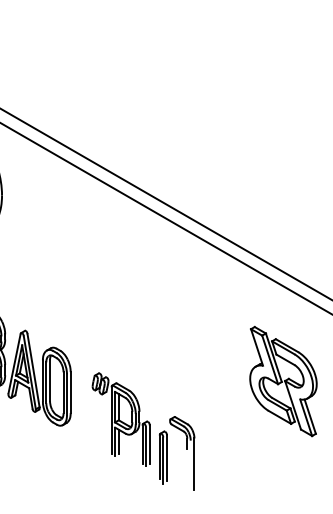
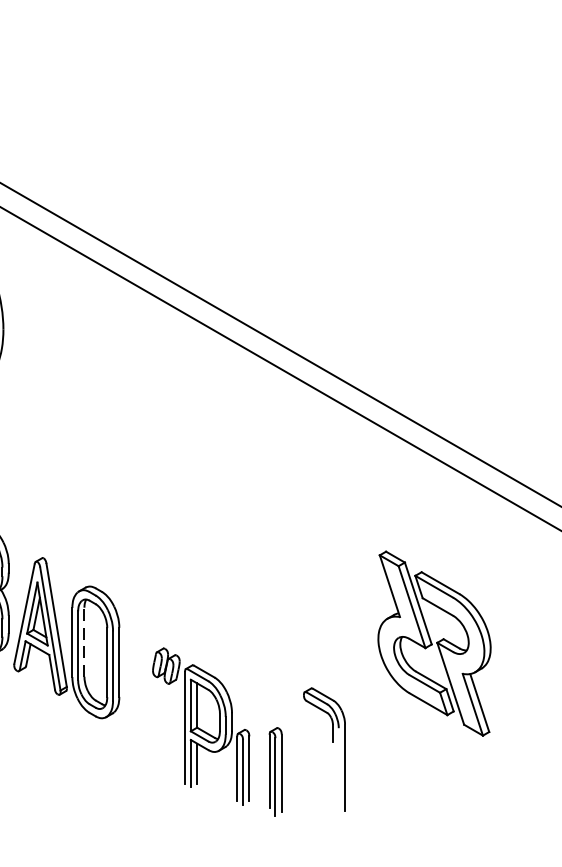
line: (50, 380) -> (85, 641), solid -> dashed
part: (283, 381) -> (434, 643), moved
part: (120, 419) -> (199, 726), moved
part: (182, 453) -> (324, 749), moved

